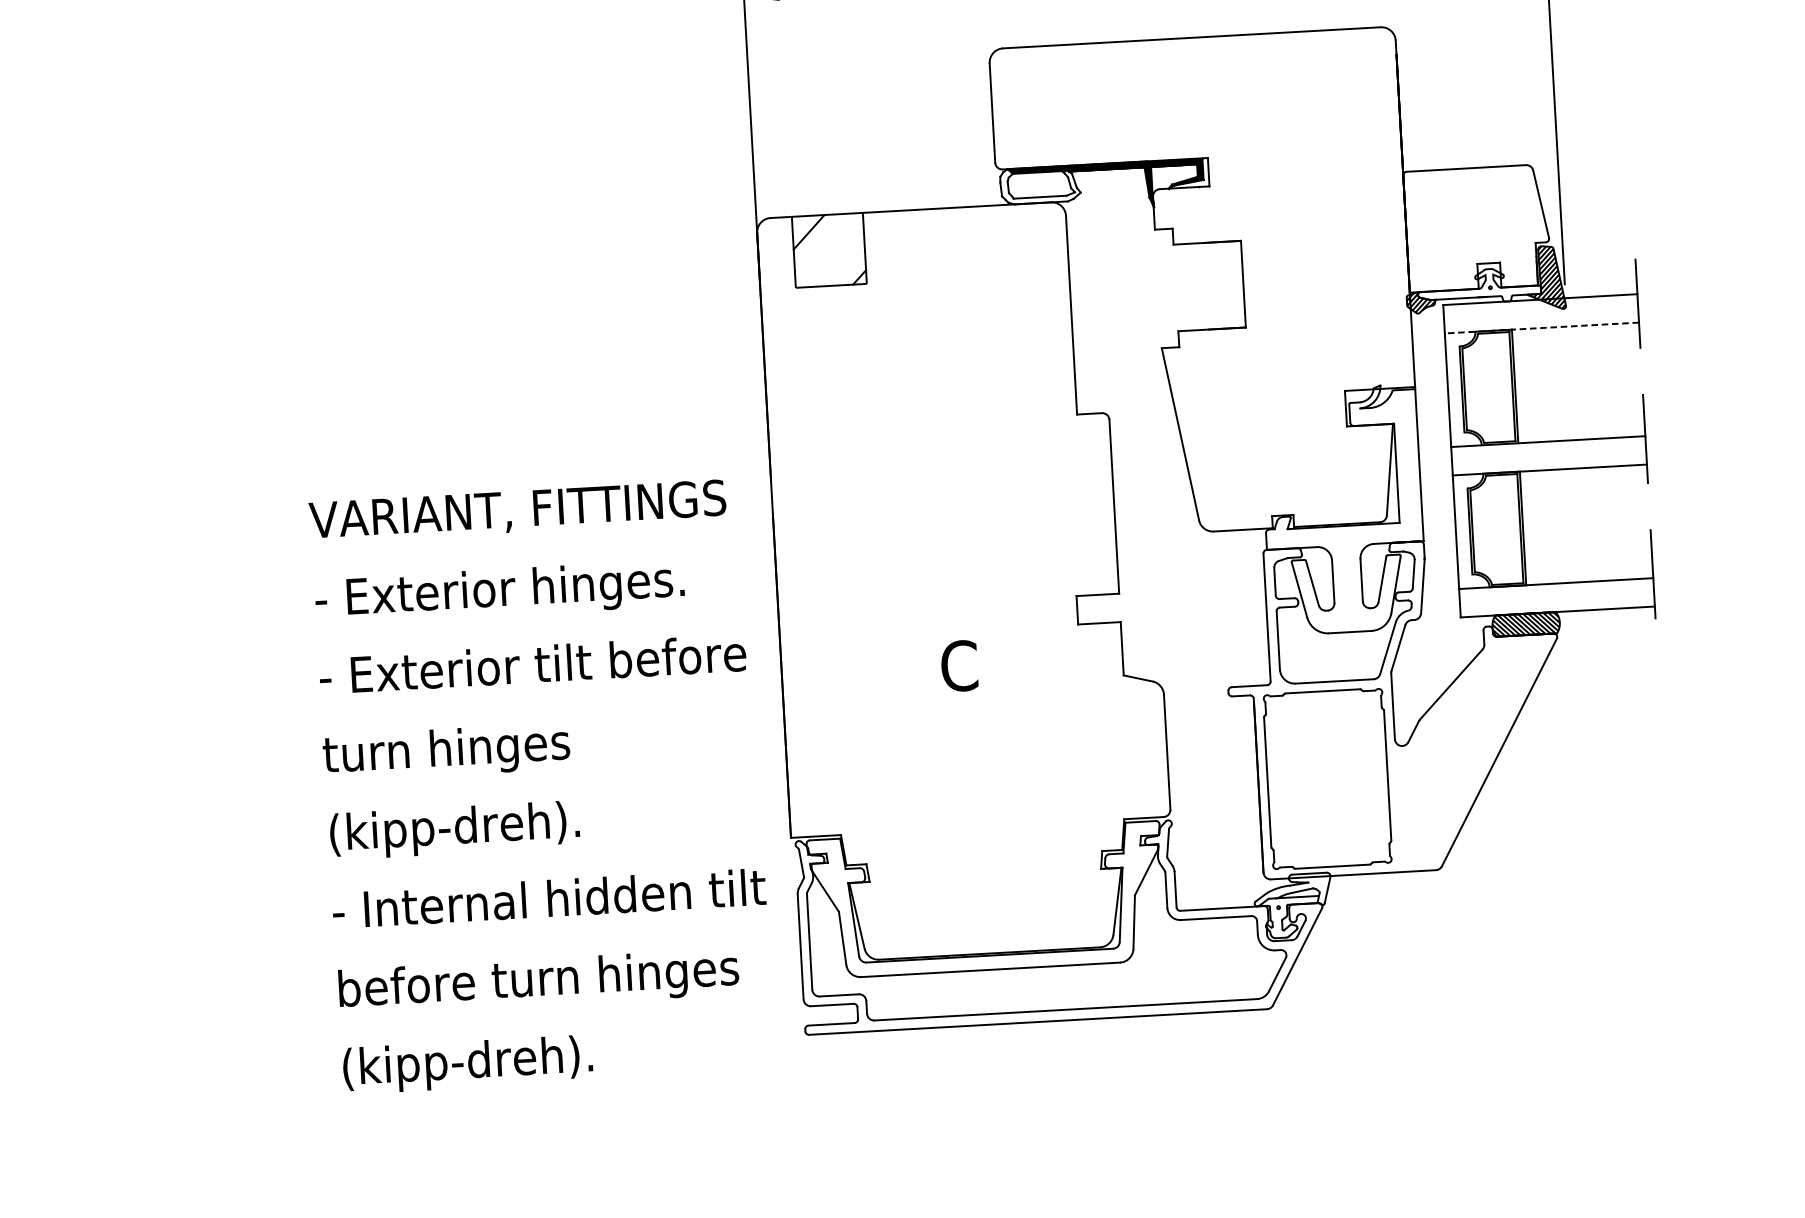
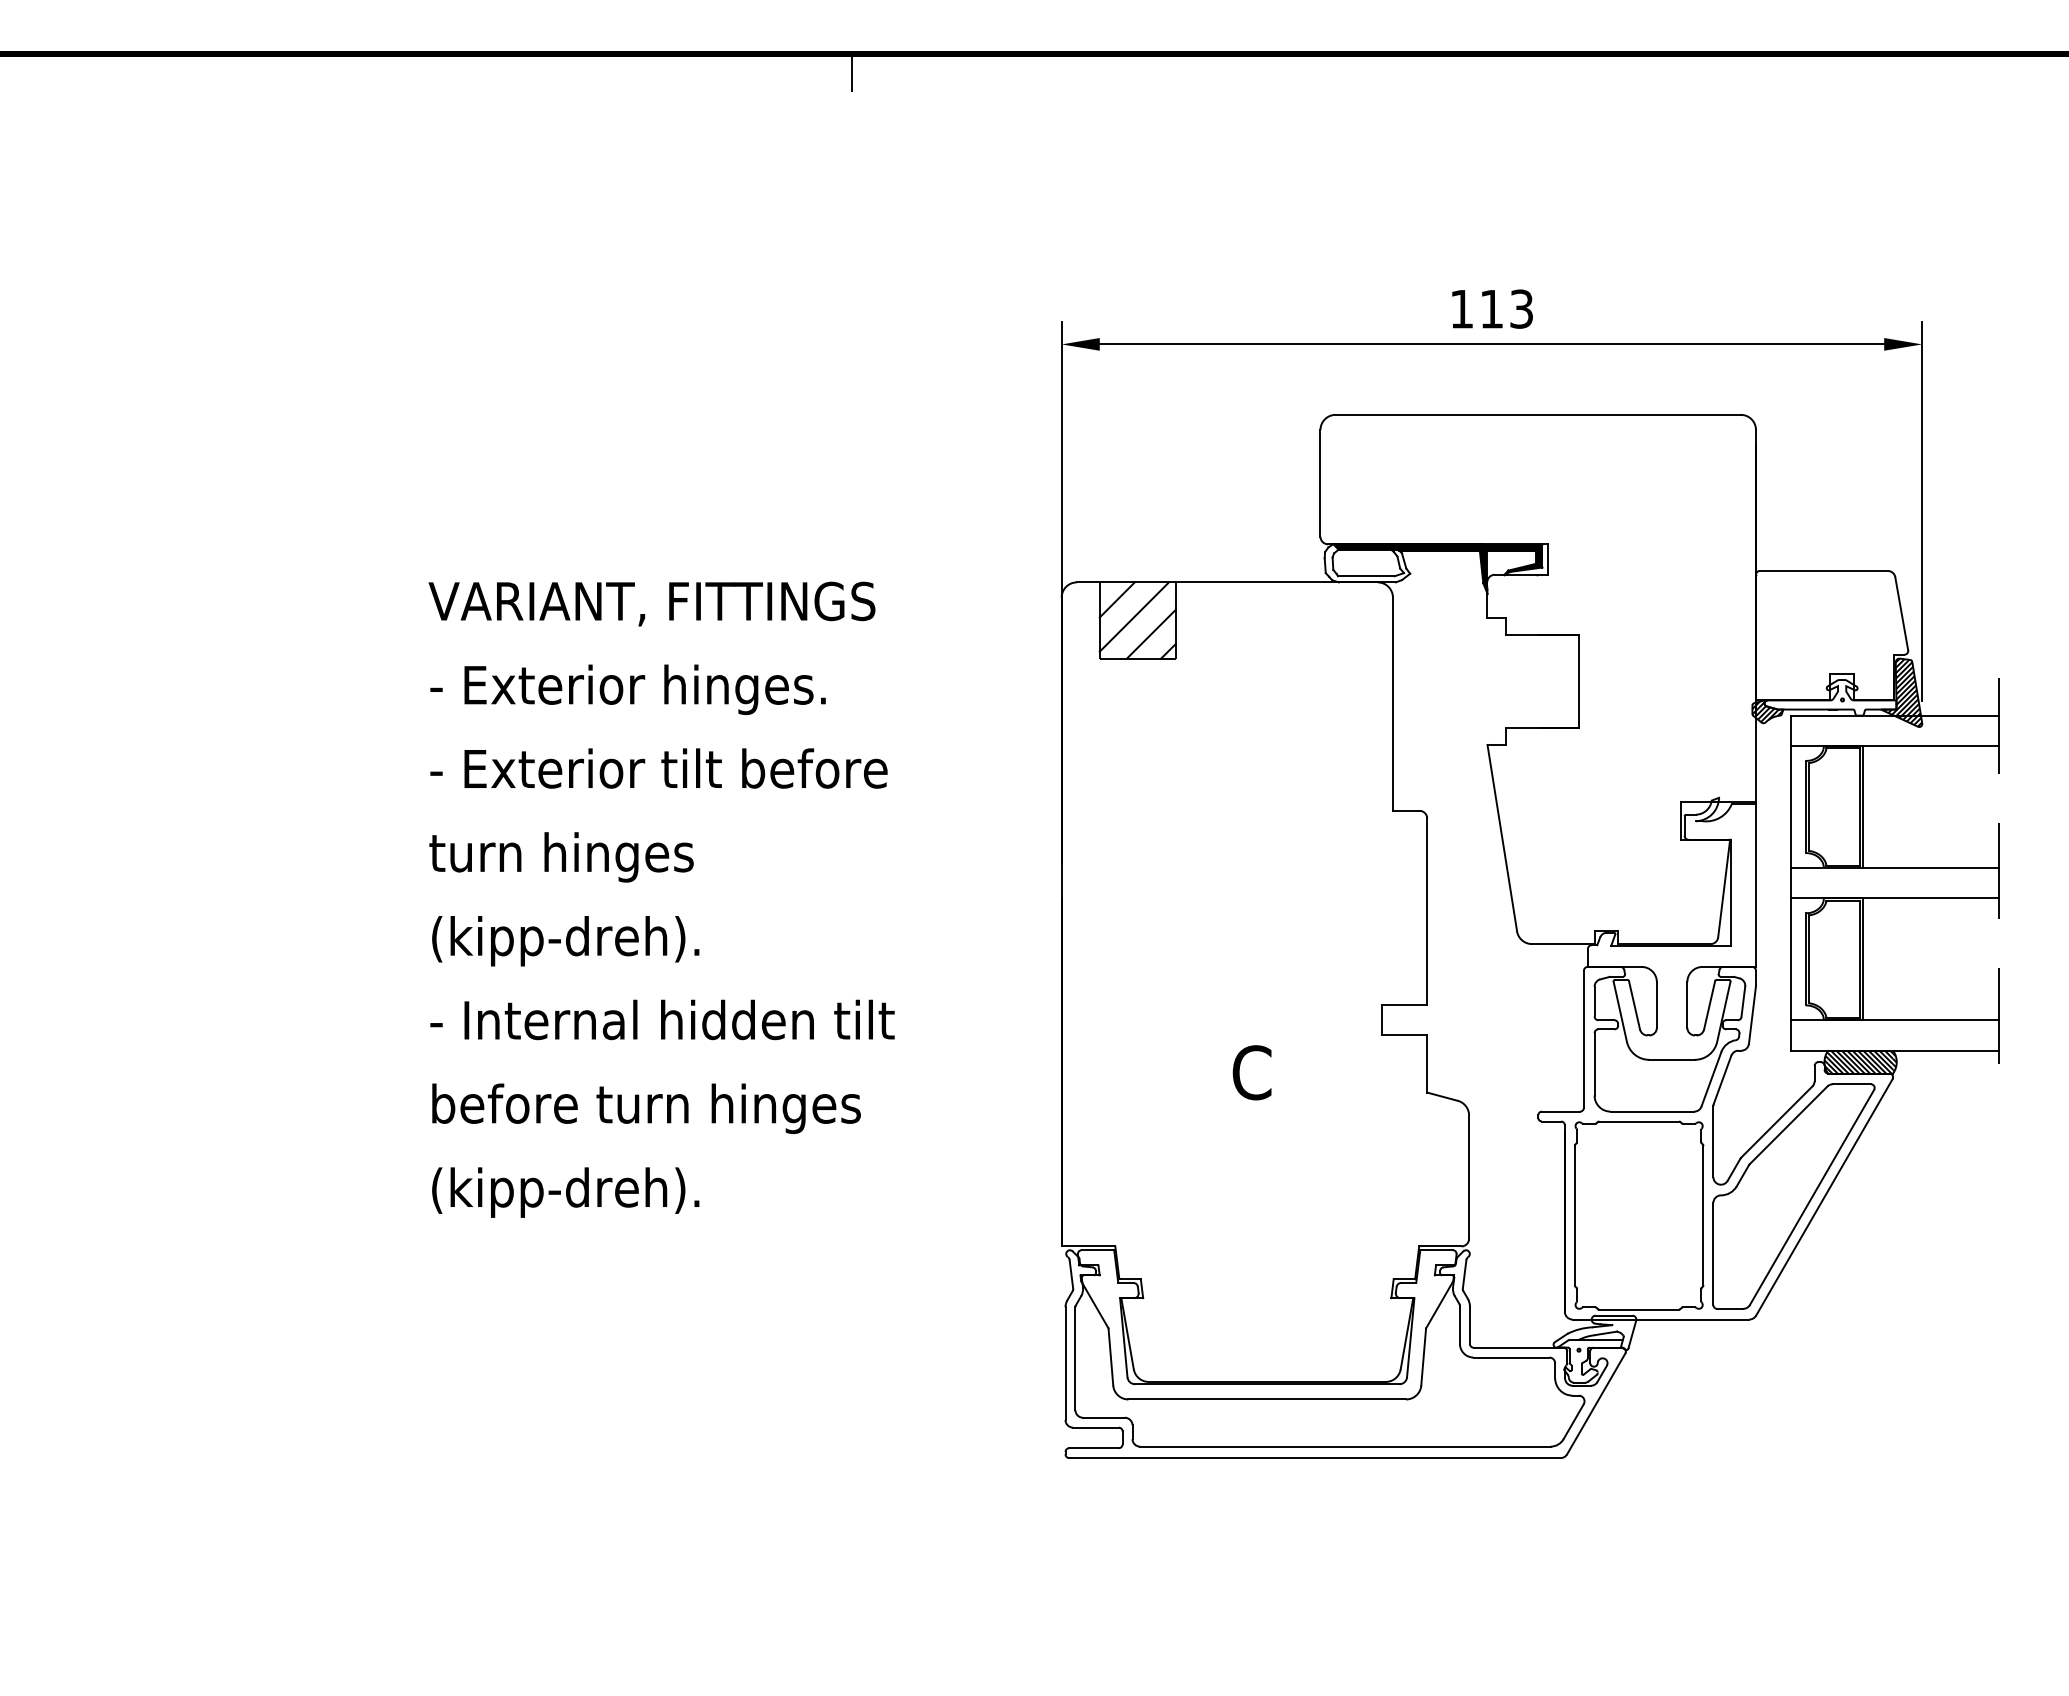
line: (825, 246) -> (1133, 616), added
line: (842, 261) -> (1151, 633), added
line: (1541, 328) -> (1894, 746), dashed -> solid
part: (1470, 753) -> (1793, 1196), added
text: (541, 786) -> (661, 899), moved

